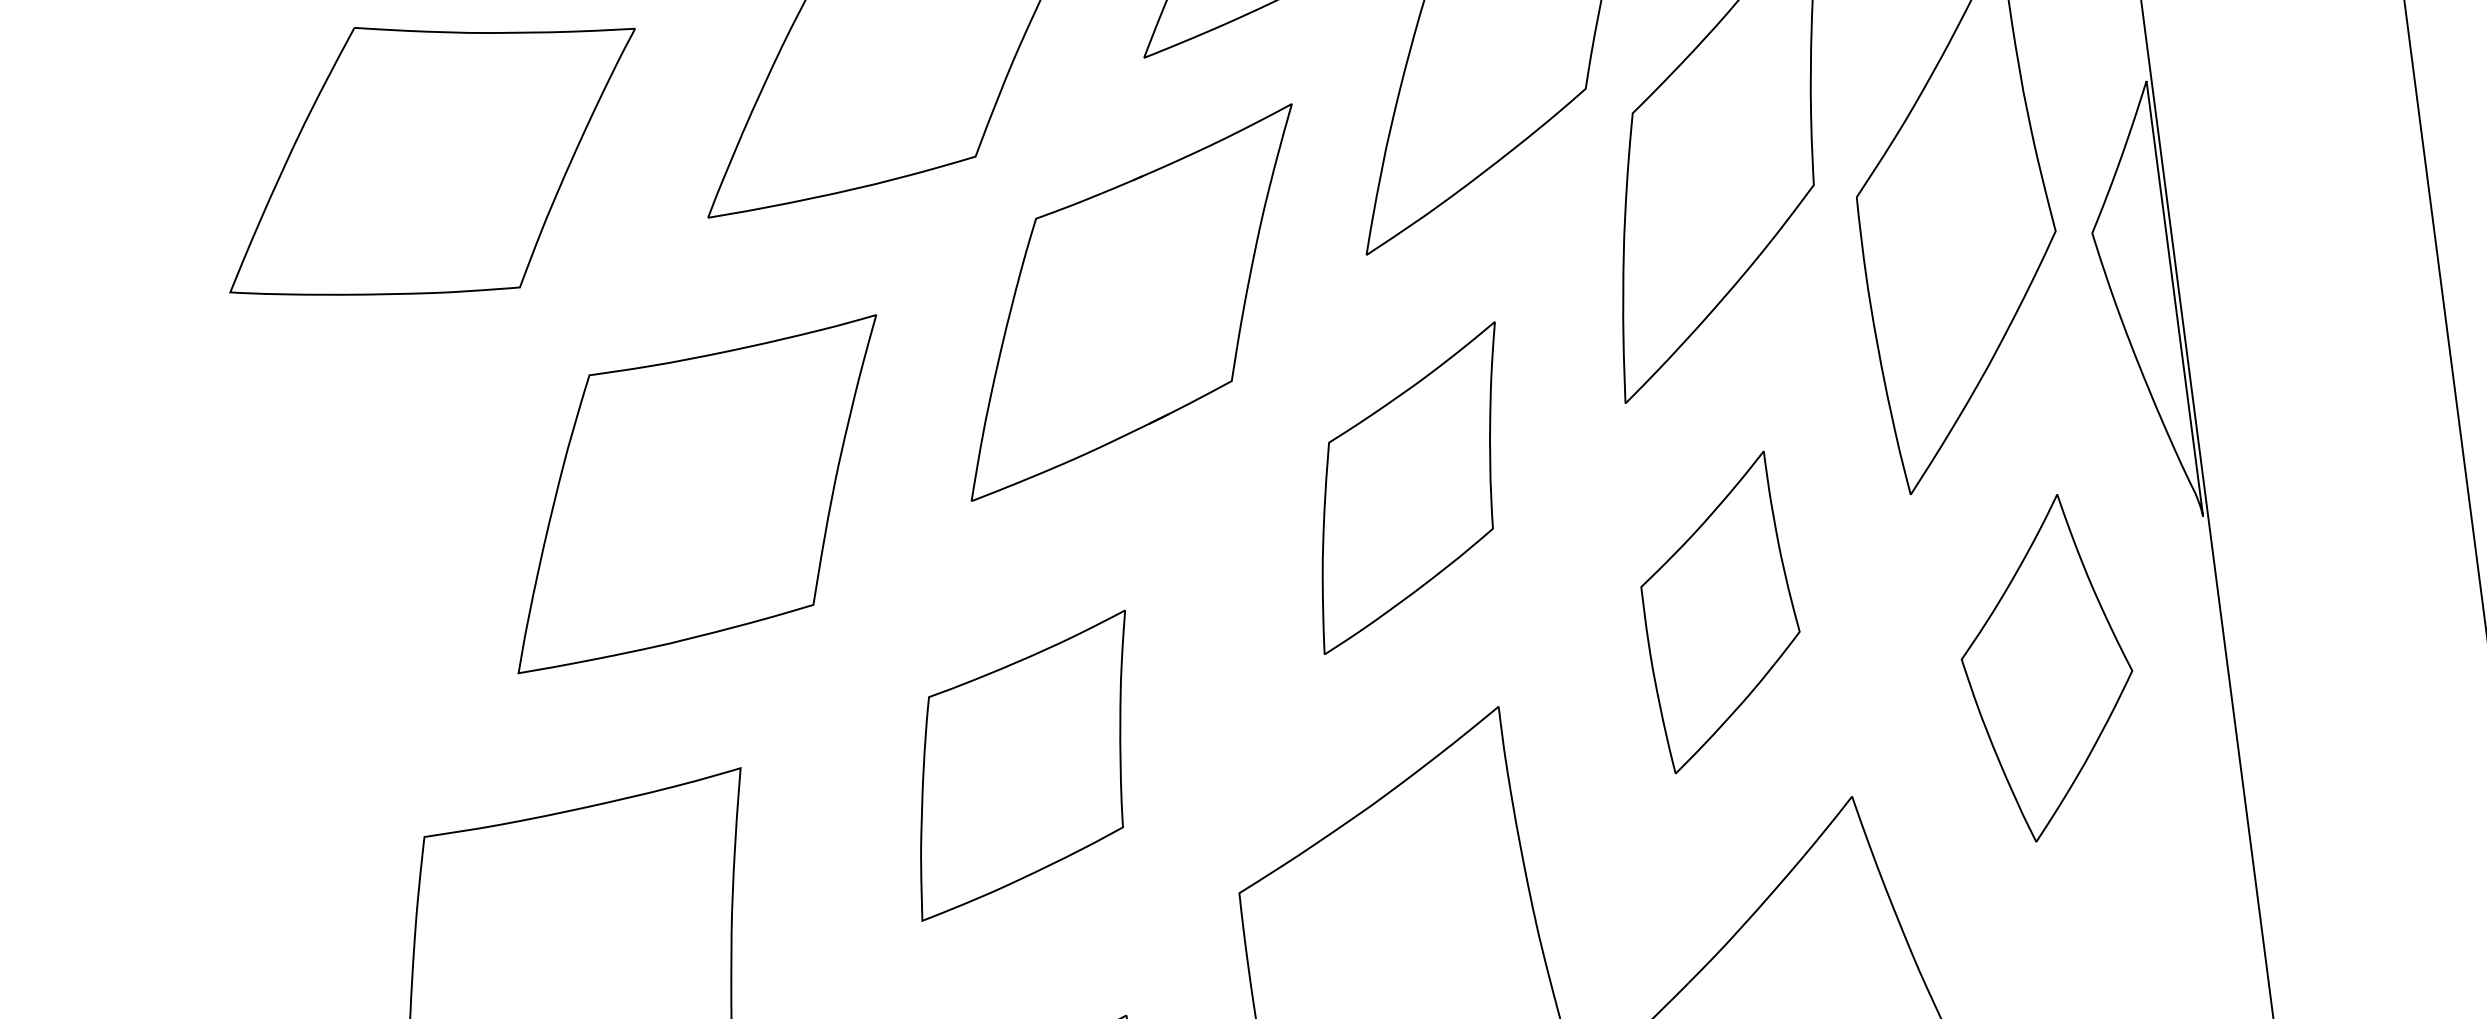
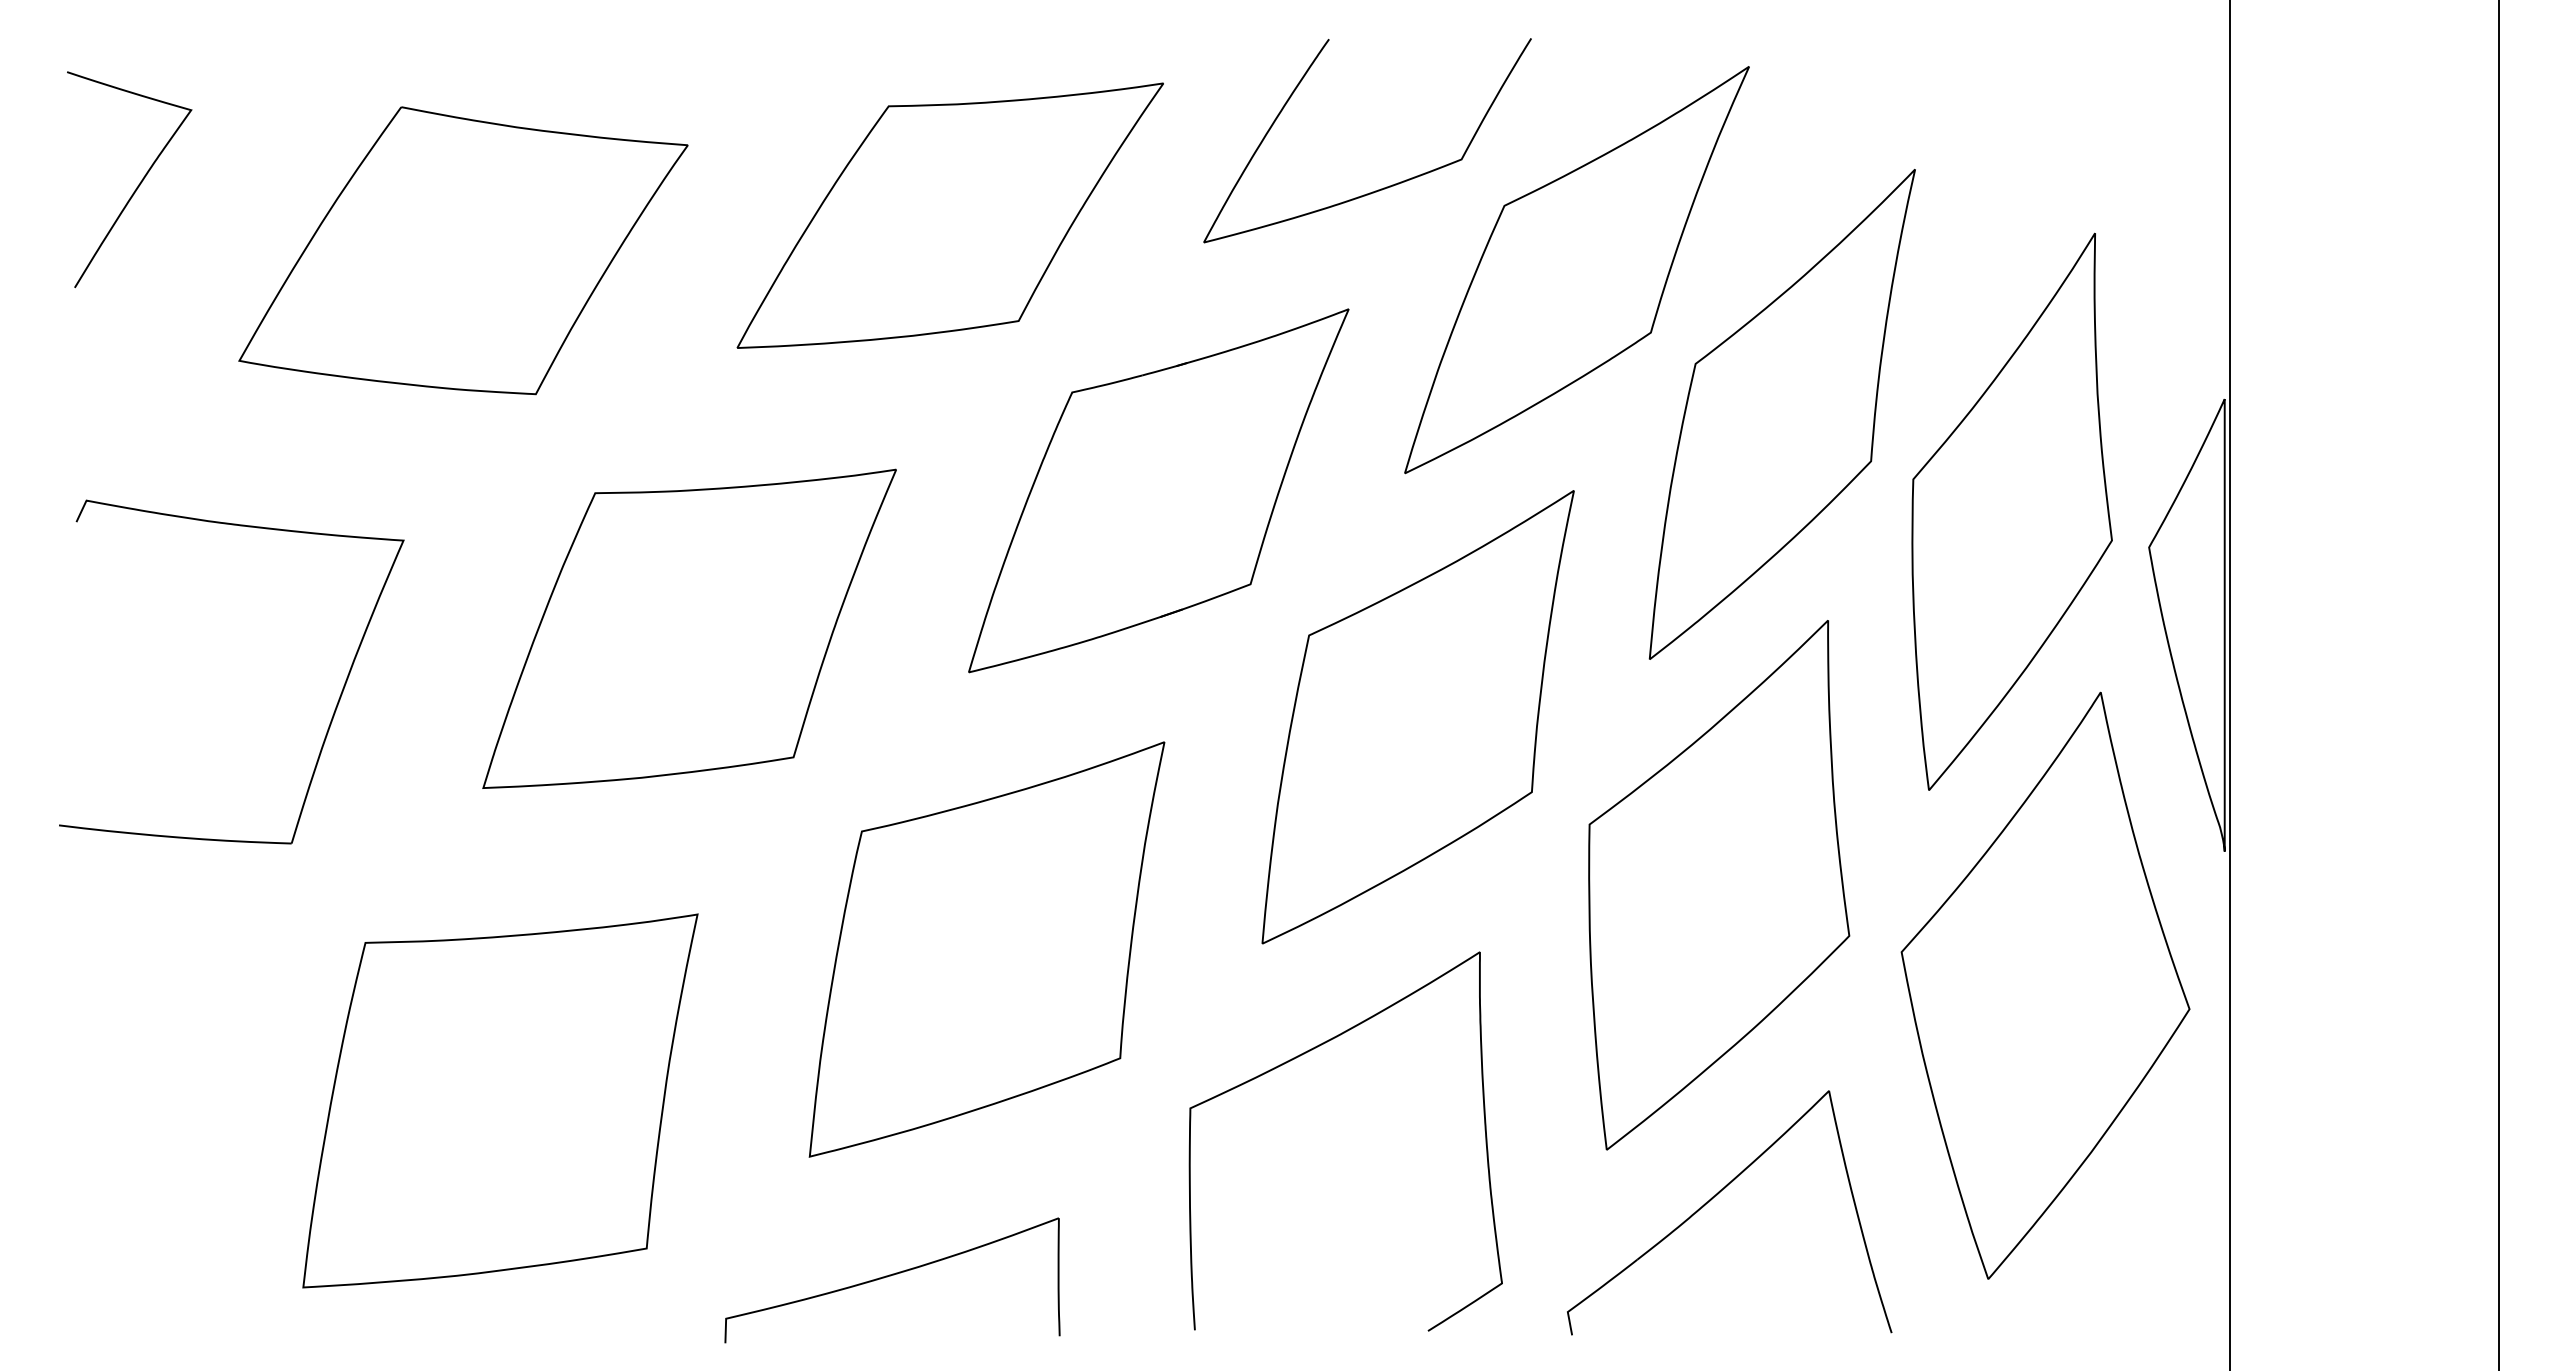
curve: (111, 135) -> (138, 184), added
part: (1409, 488) -> (1417, 717), size x1.43
part: (1720, 612) -> (1719, 885), size x1.67
part: (365, 616) -> (334, 709), added
part: (2047, 667) -> (2045, 985), size x1.67
part: (1023, 765) -> (986, 949), size x1.43

